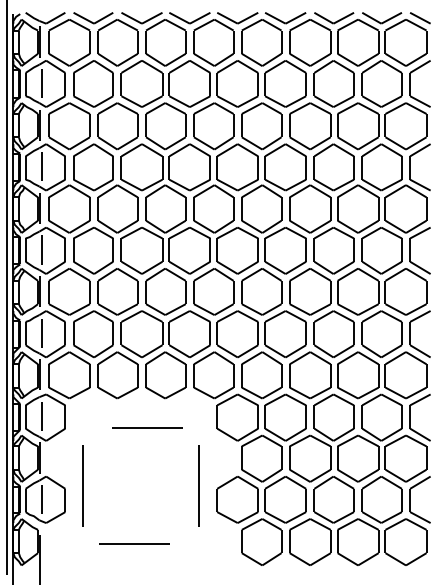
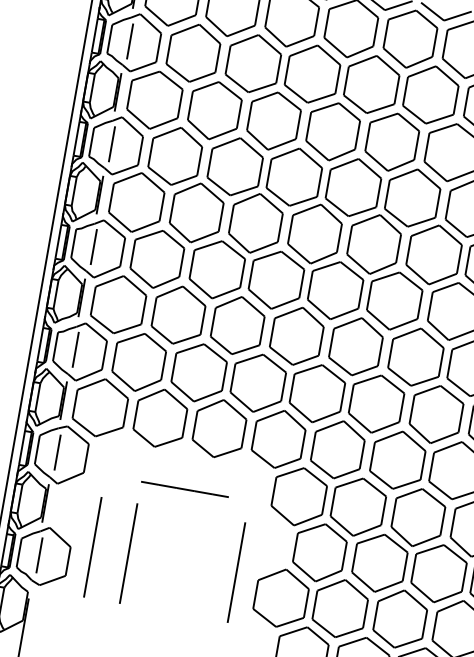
line: (111, 485) -> (128, 553), added
line: (134, 543) -> (144, 629), removed

